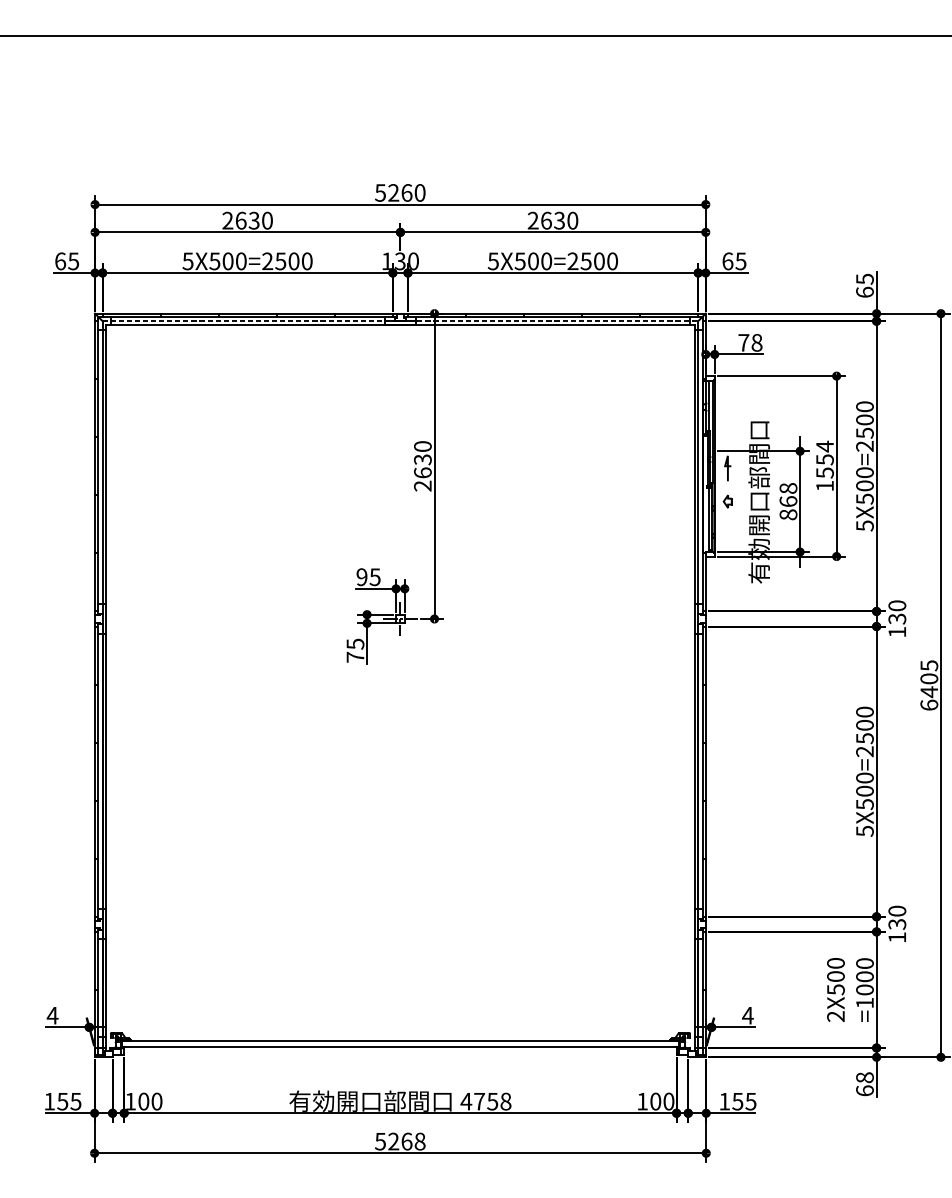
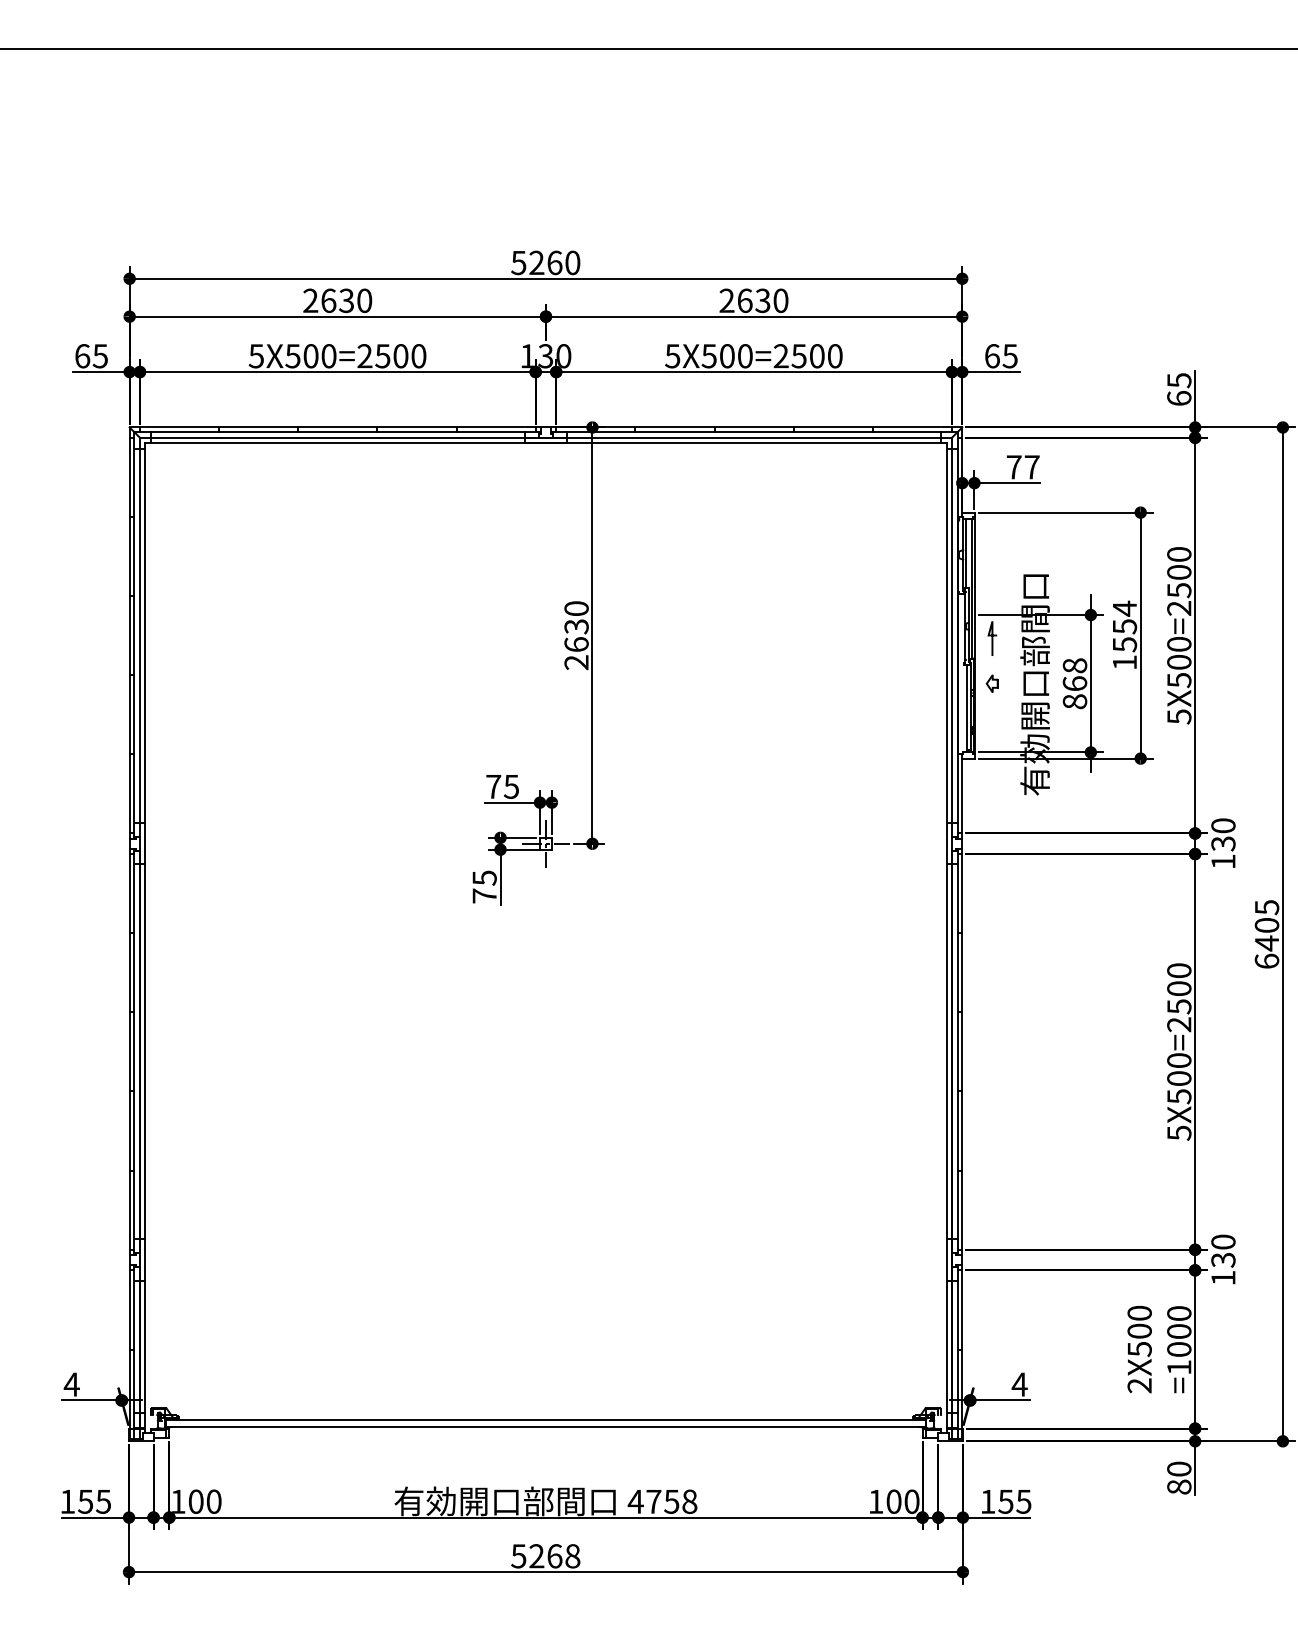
line: (400, 321) -> (546, 437), dashed -> solid
text: (756, 343) -> (1031, 467), 78 -> 77
text: (361, 576) -> (493, 786), 95 -> 75
text: (865, 1083) -> (1179, 1477), 68 -> 80

